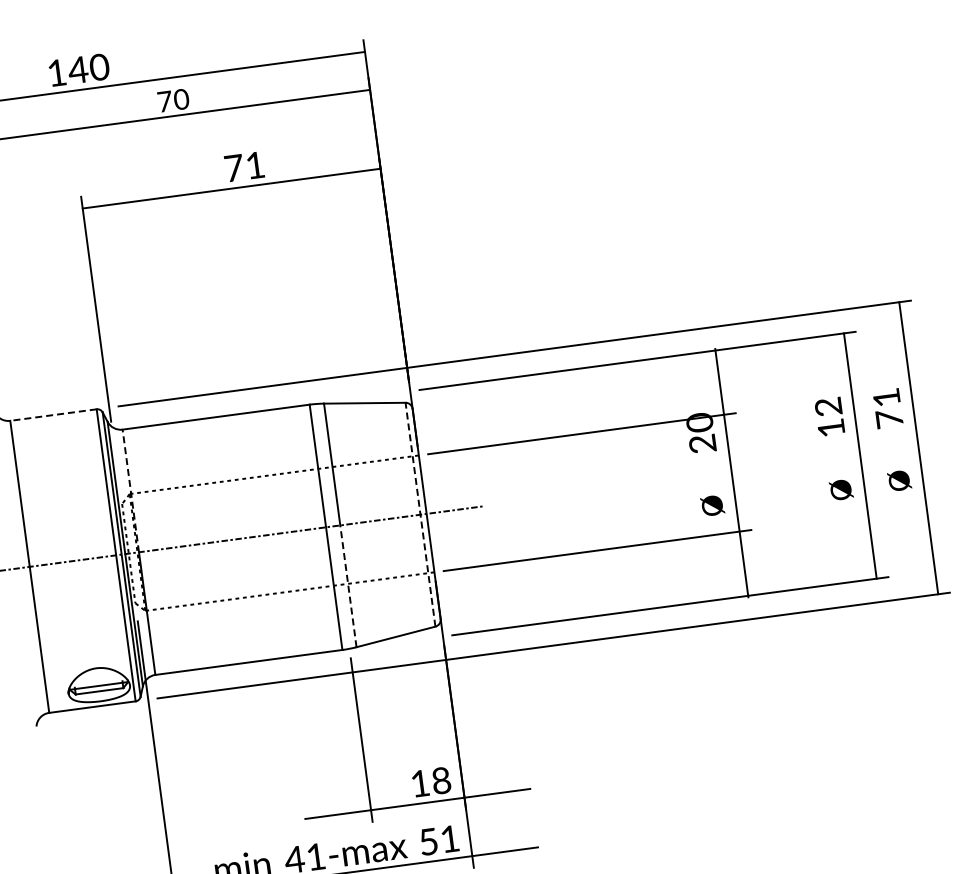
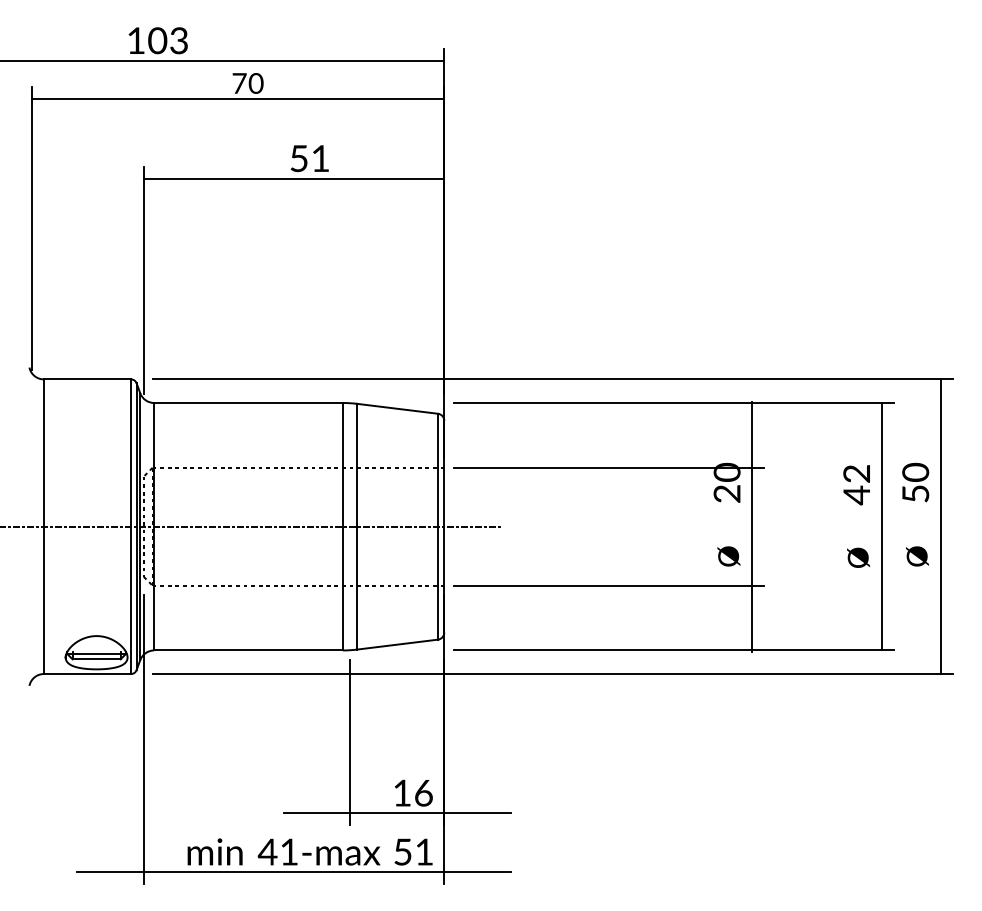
text: (87, 68) -> (167, 40), 140 -> 103
text: (234, 168) -> (299, 158), 71 -> 51
text: (887, 407) -> (915, 482), 71 -> 50
line: (53, 415) -> (87, 379), dashed -> solid
text: (831, 428) -> (856, 495), 12 -> 42
line: (131, 490) -> (154, 464), dashed -> solid
line: (420, 514) -> (438, 526), dashed -> solid
line: (348, 585) -> (357, 587), dashed -> solid
text: (441, 780) -> (423, 792), 18 -> 16

